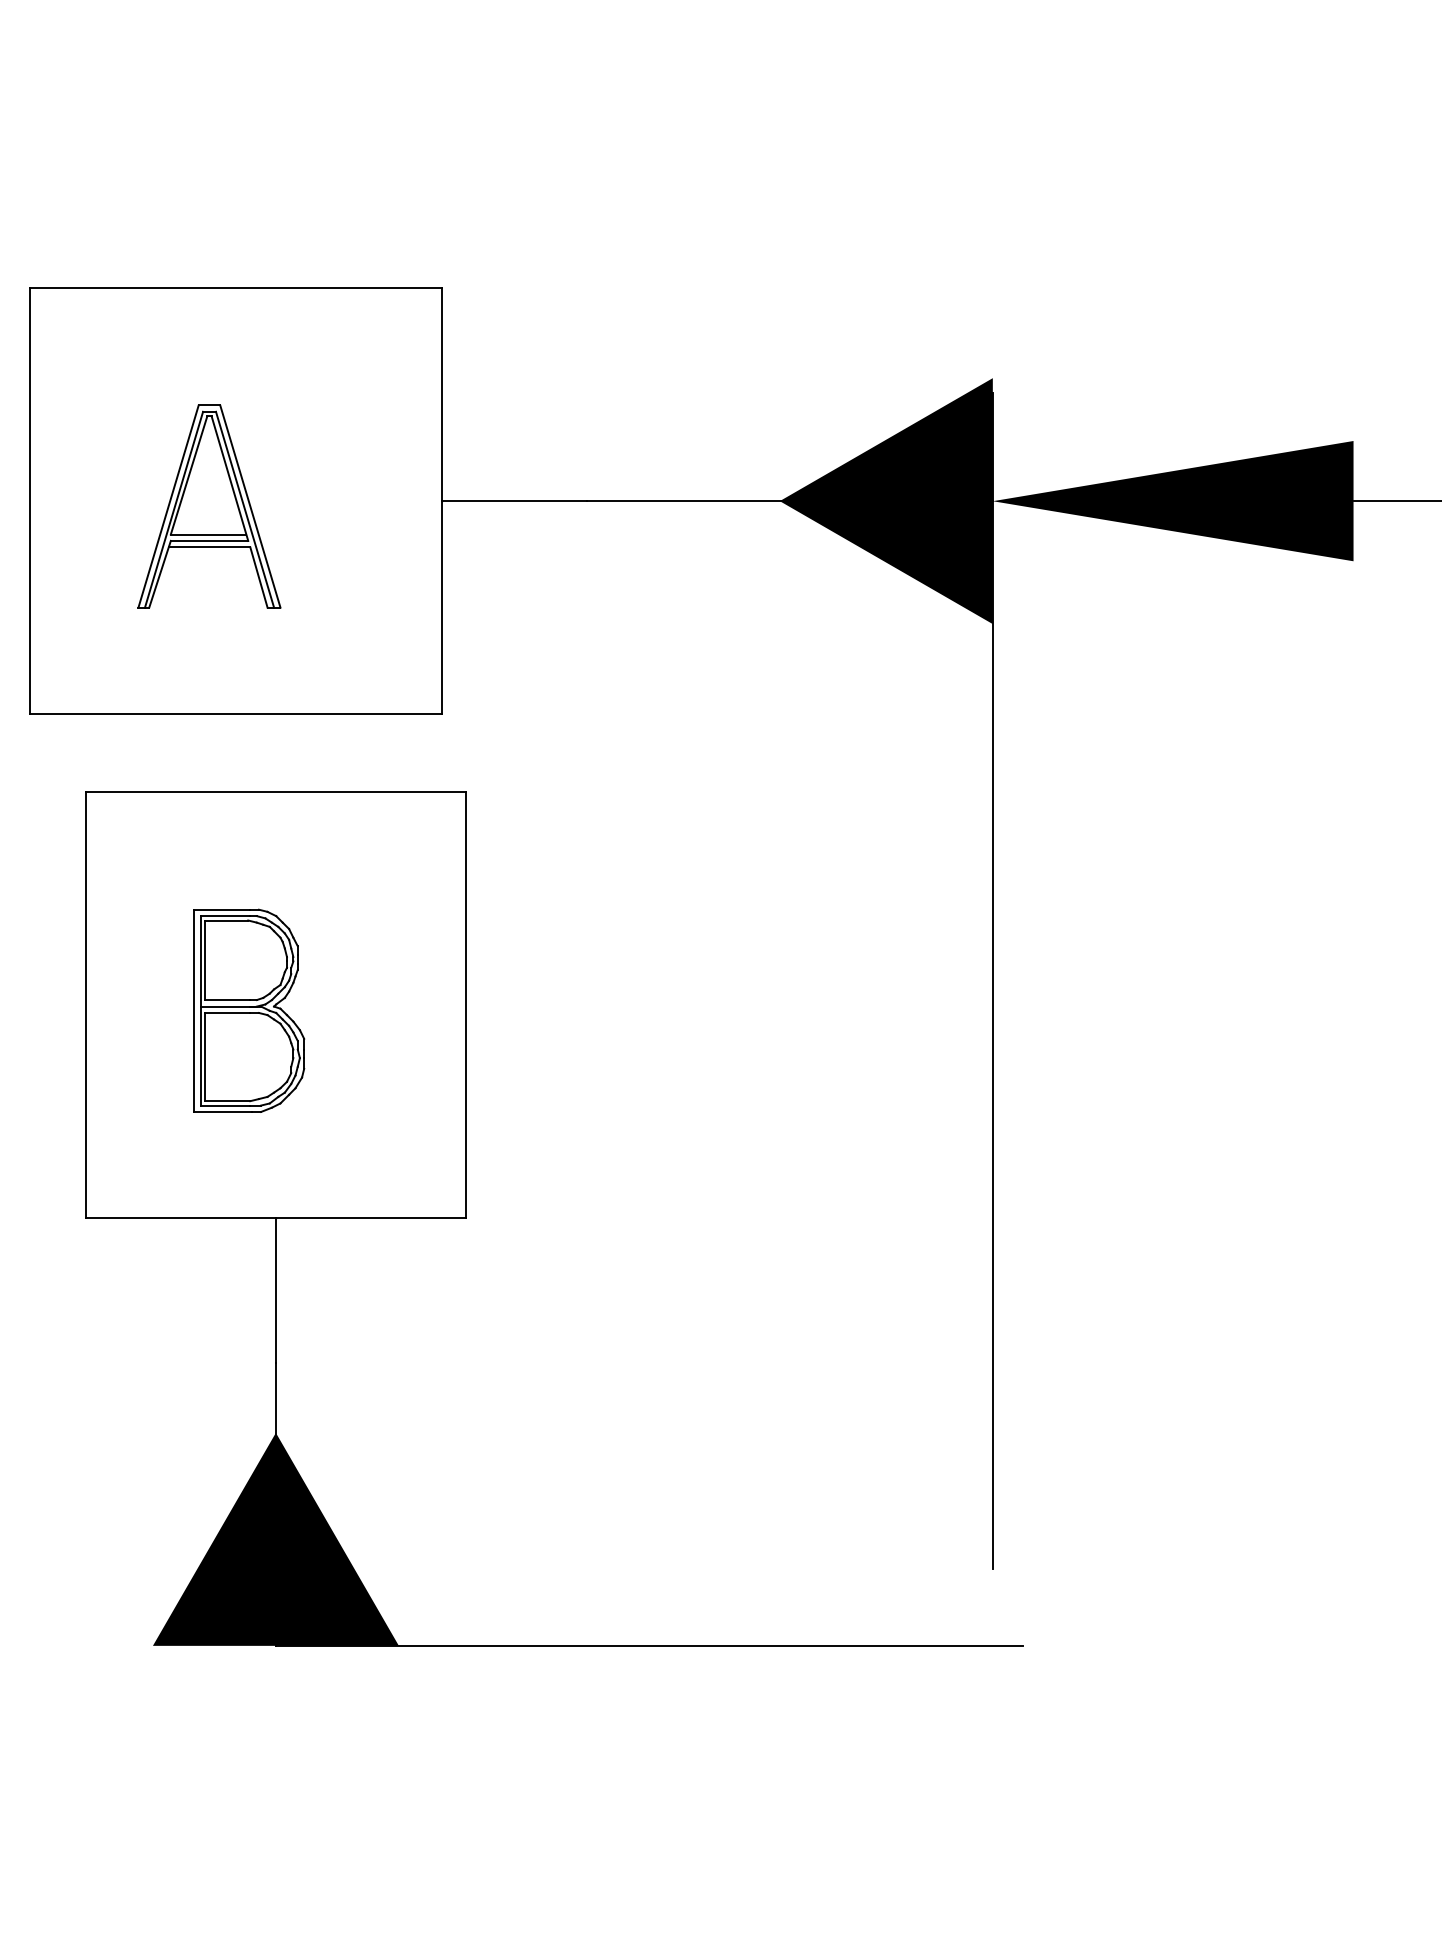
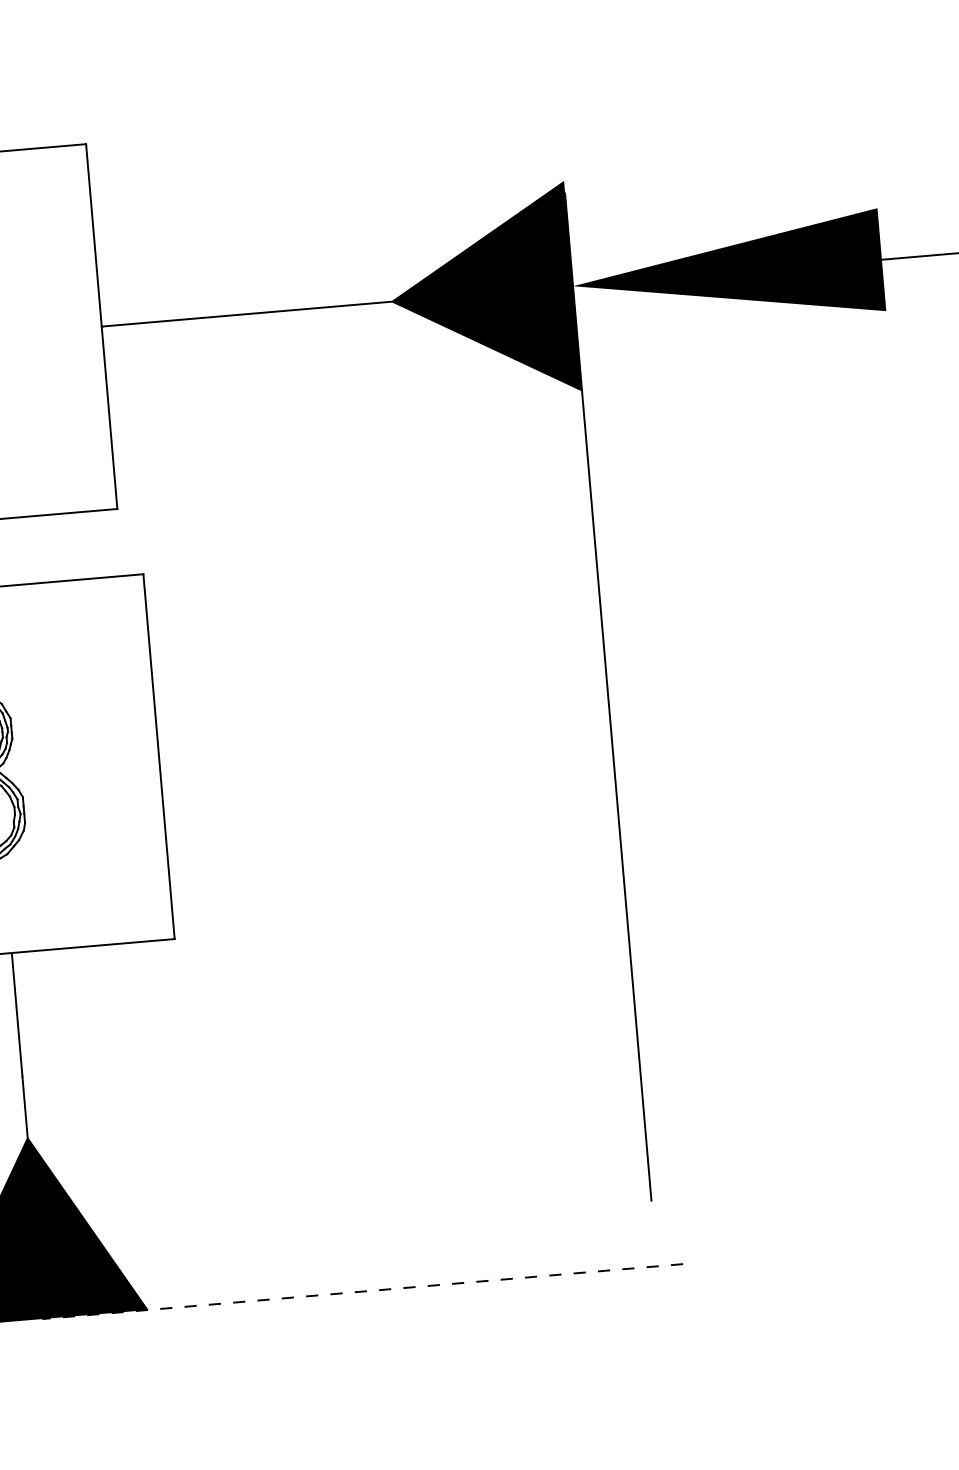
line: (649, 1645) -> (363, 1291), solid -> dashed

